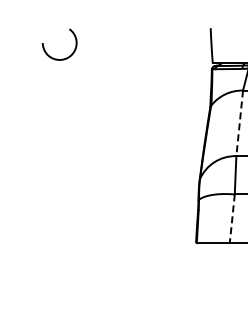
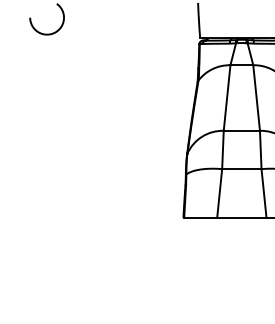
line: (240, 123) -> (227, 98), dashed -> solid
line: (232, 218) -> (219, 193), dashed -> solid

